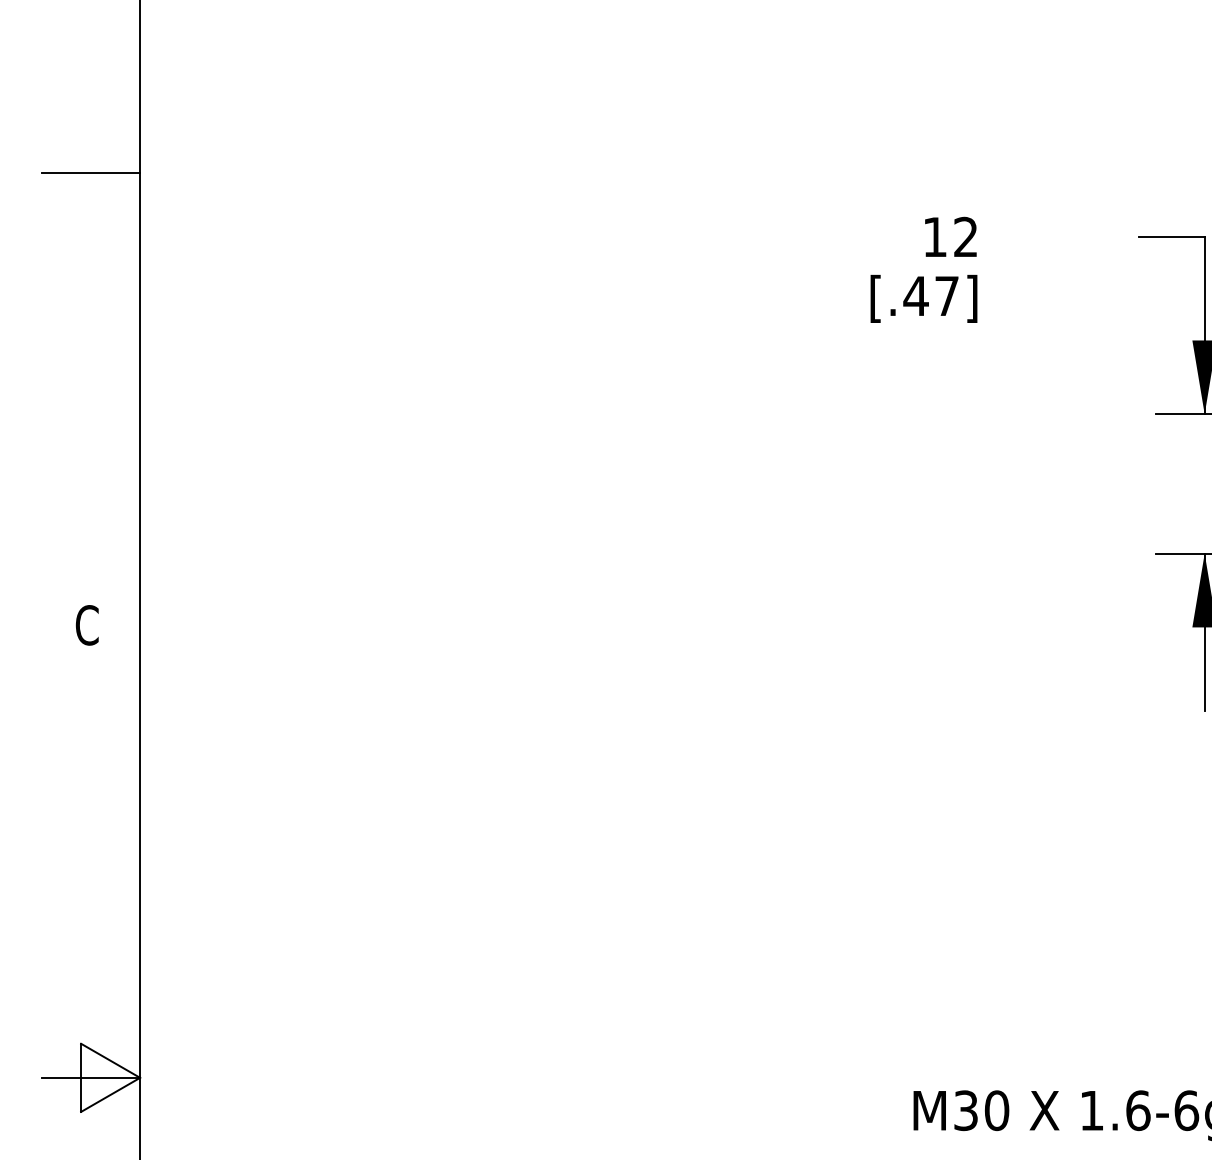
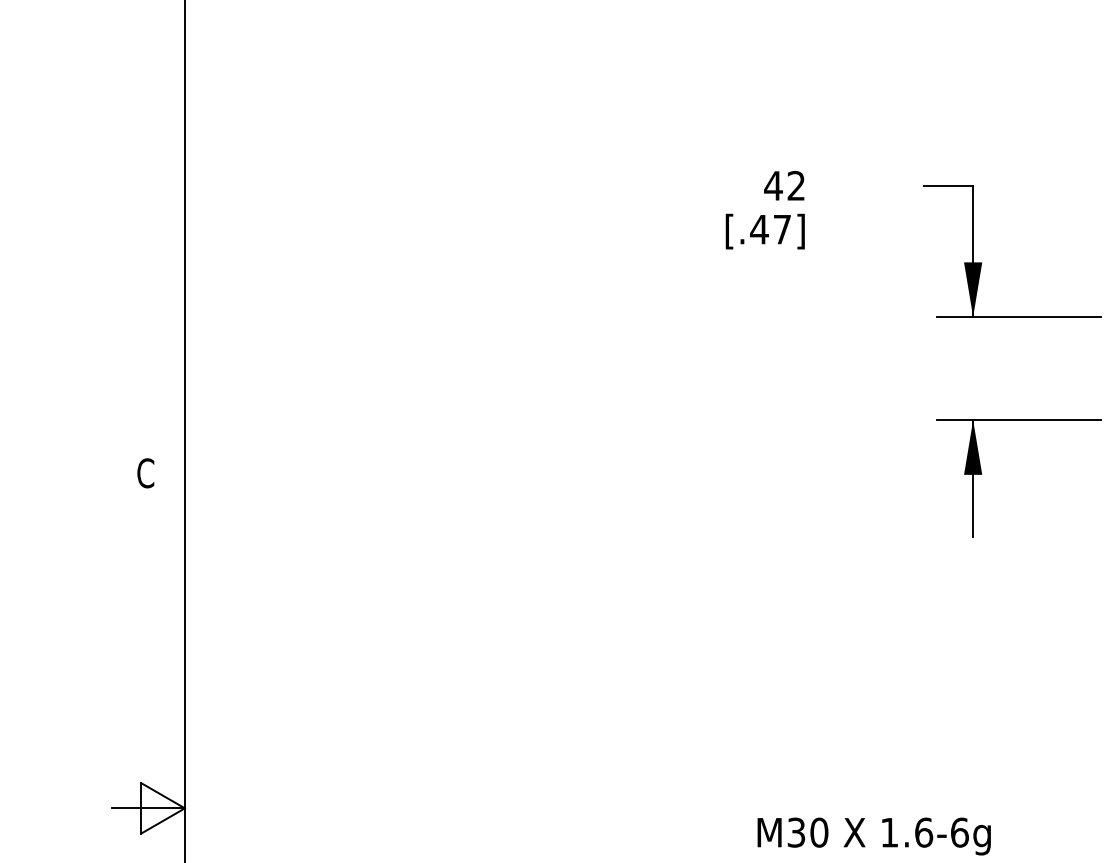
line: (90, 173) -> (148, 138), removed
text: (935, 236) -> (773, 185), 12 -> 42

